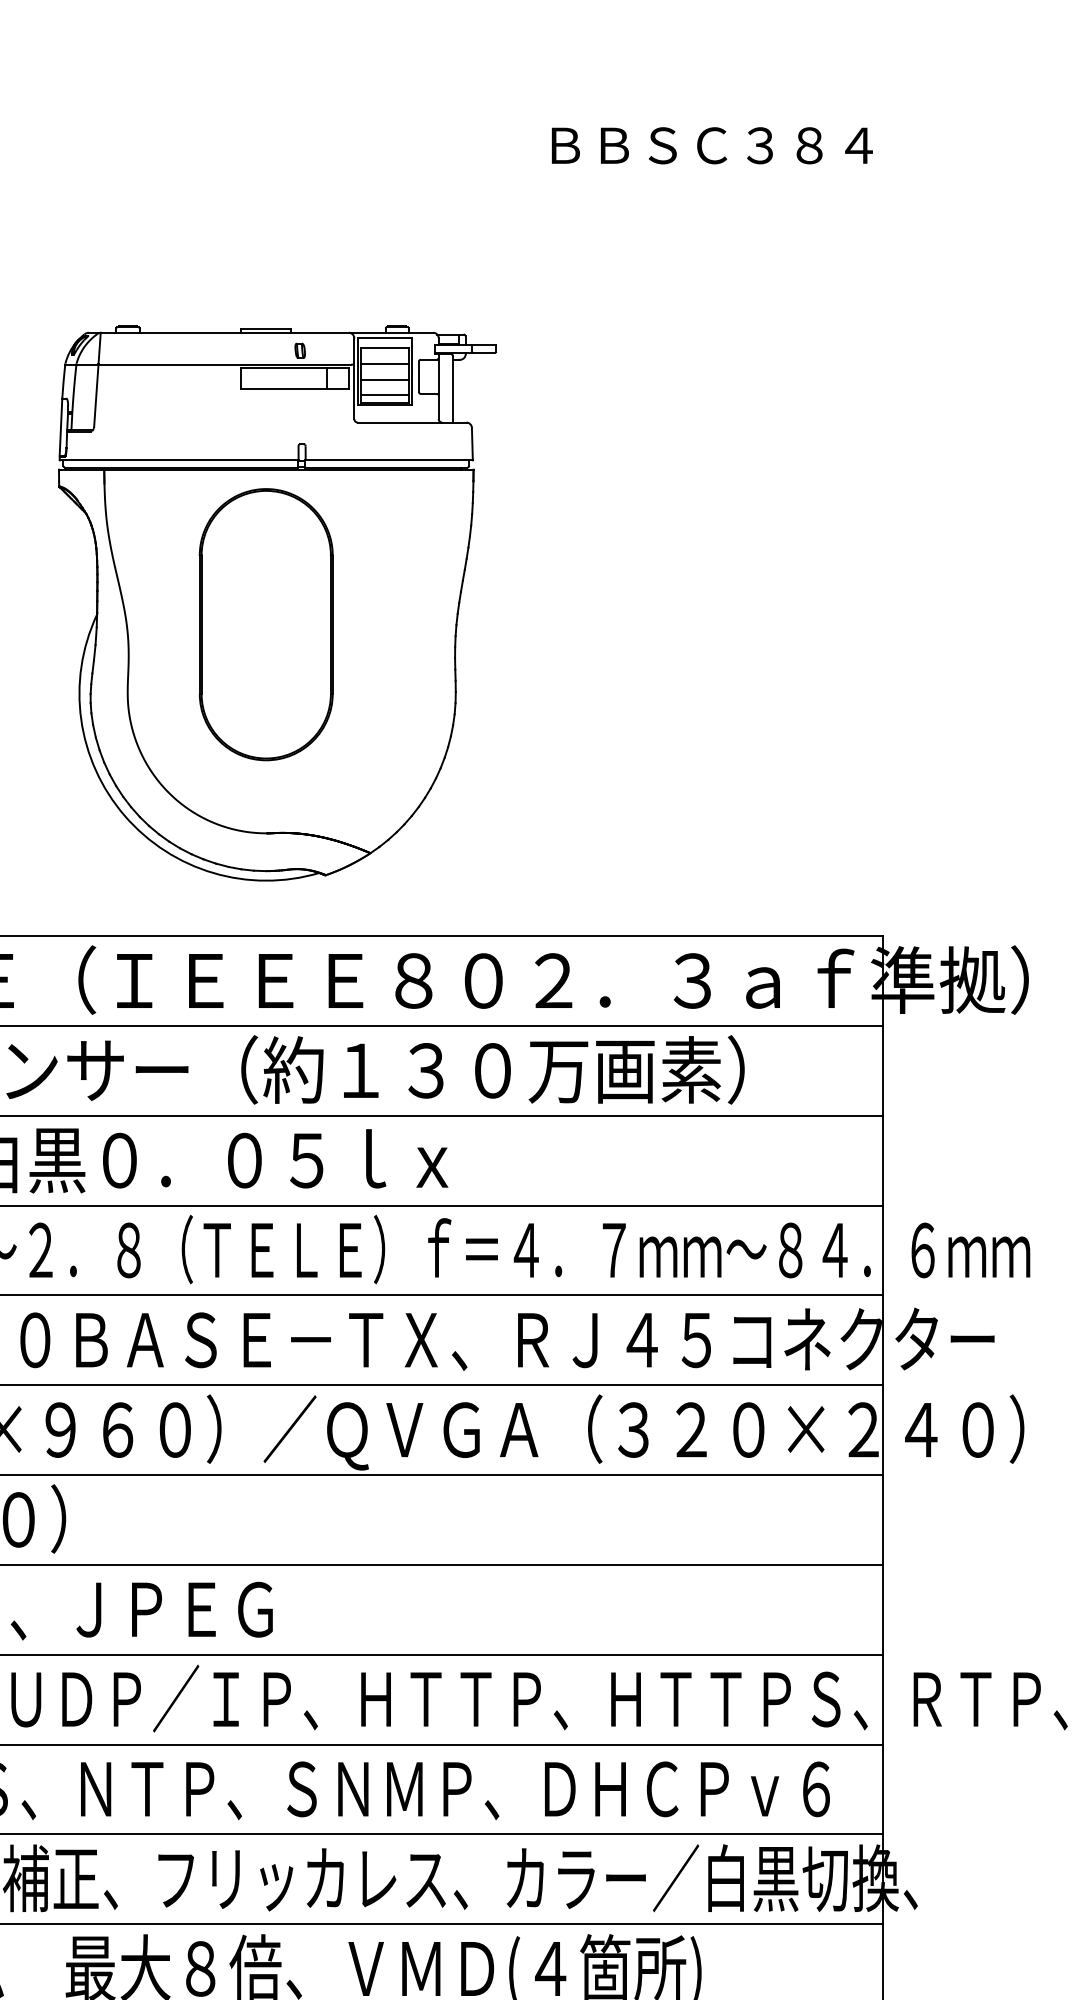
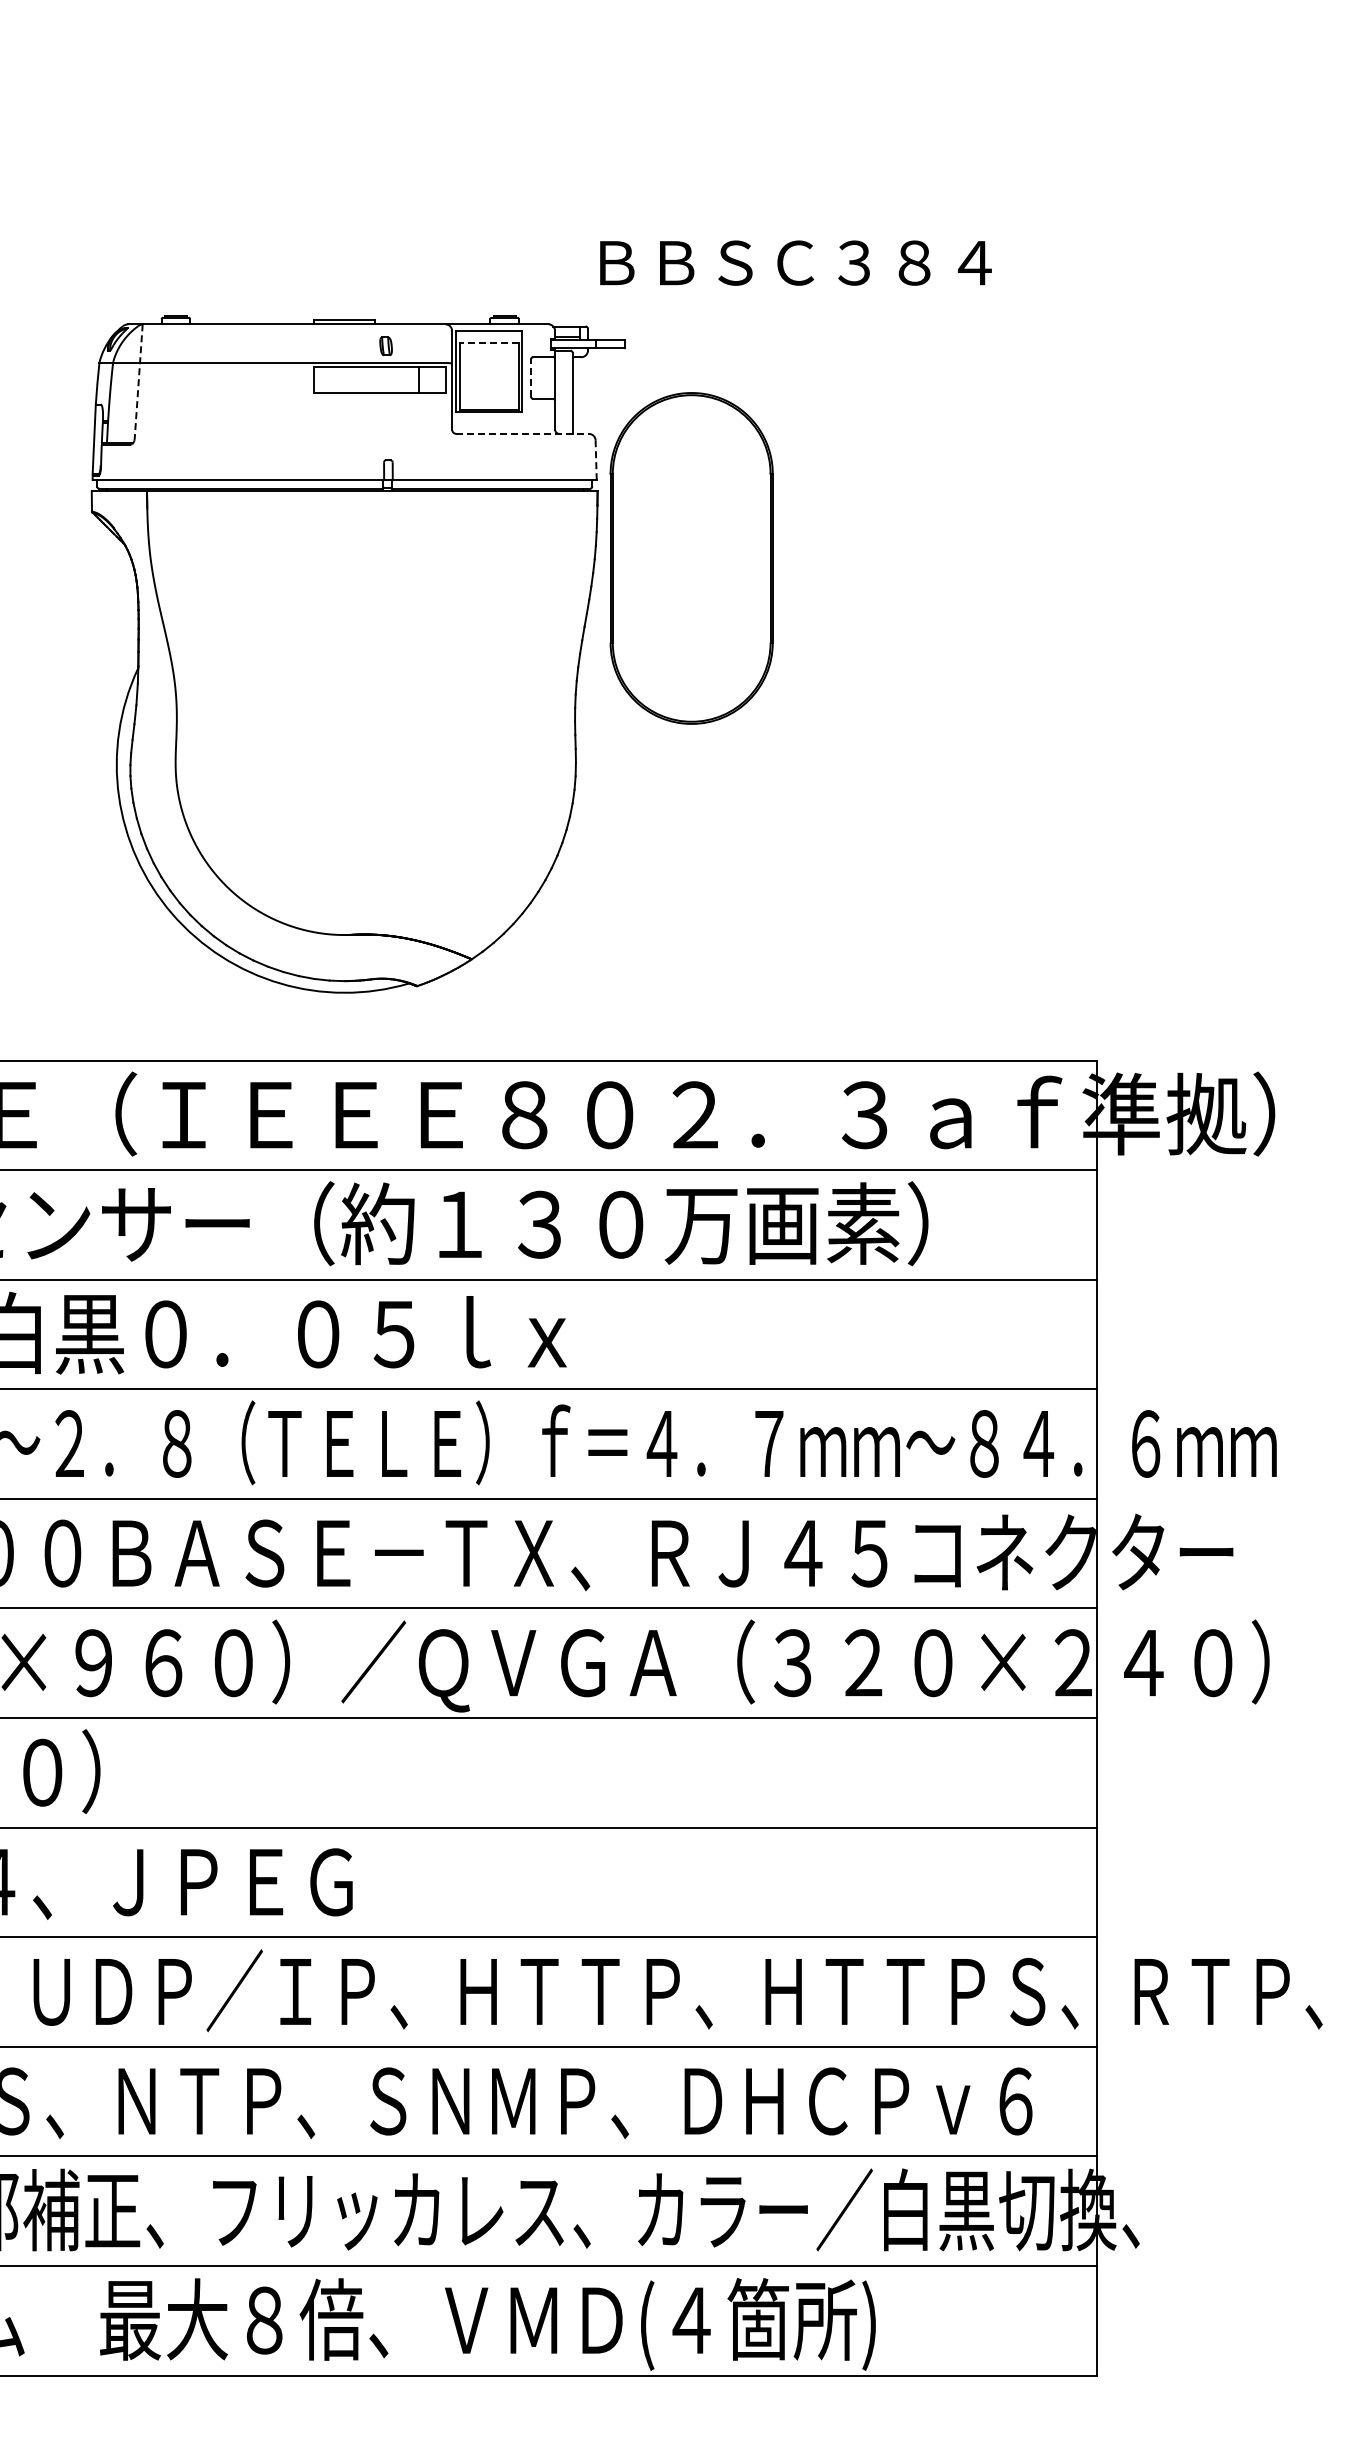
text: (711, 145) -> (795, 262), moved
line: (384, 347) -> (489, 342), solid -> dashed
line: (384, 364) -> (488, 362), removed
line: (418, 377) -> (530, 378), solid -> dashed
line: (384, 379) -> (488, 381), removed
line: (97, 380) -> (138, 382), solid -> dashed
line: (384, 394) -> (488, 399), removed
line: (412, 422) -> (523, 433), solid -> dashed
line: (472, 444) -> (596, 460), solid -> dashed
part: (266, 624) -> (691, 558), moved

